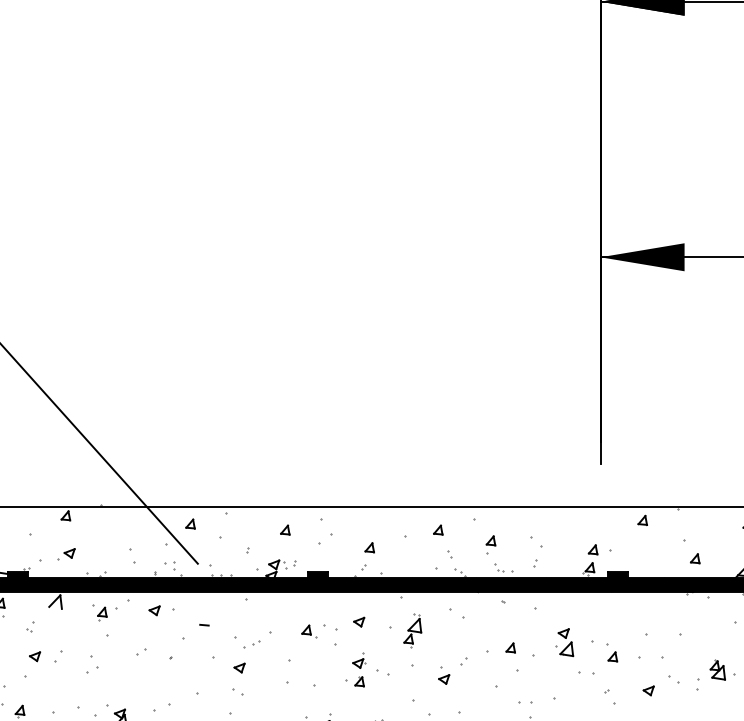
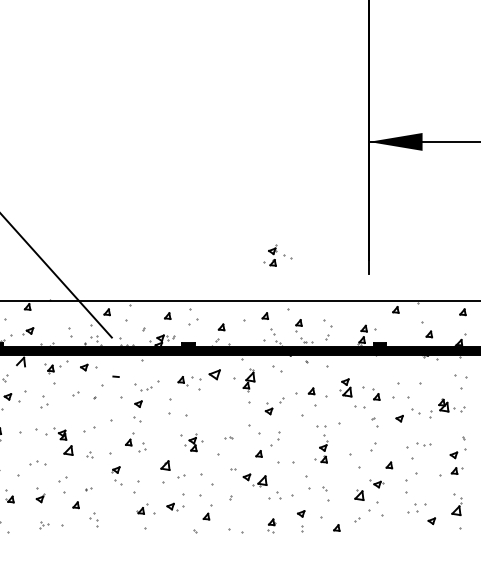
part: (358, 621) -> (214, 374), size x1.6
part: (57, 656) -> (22, 396), size x1.6
part: (366, 670) -> (277, 255), moved

